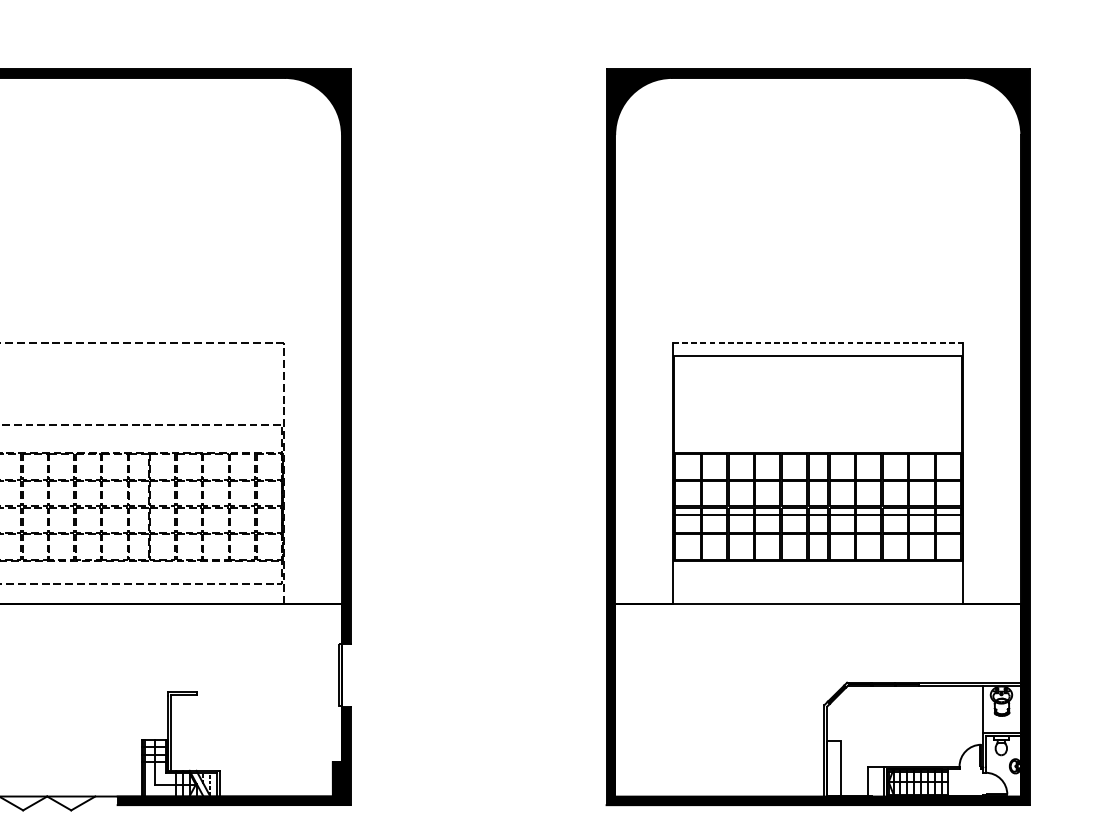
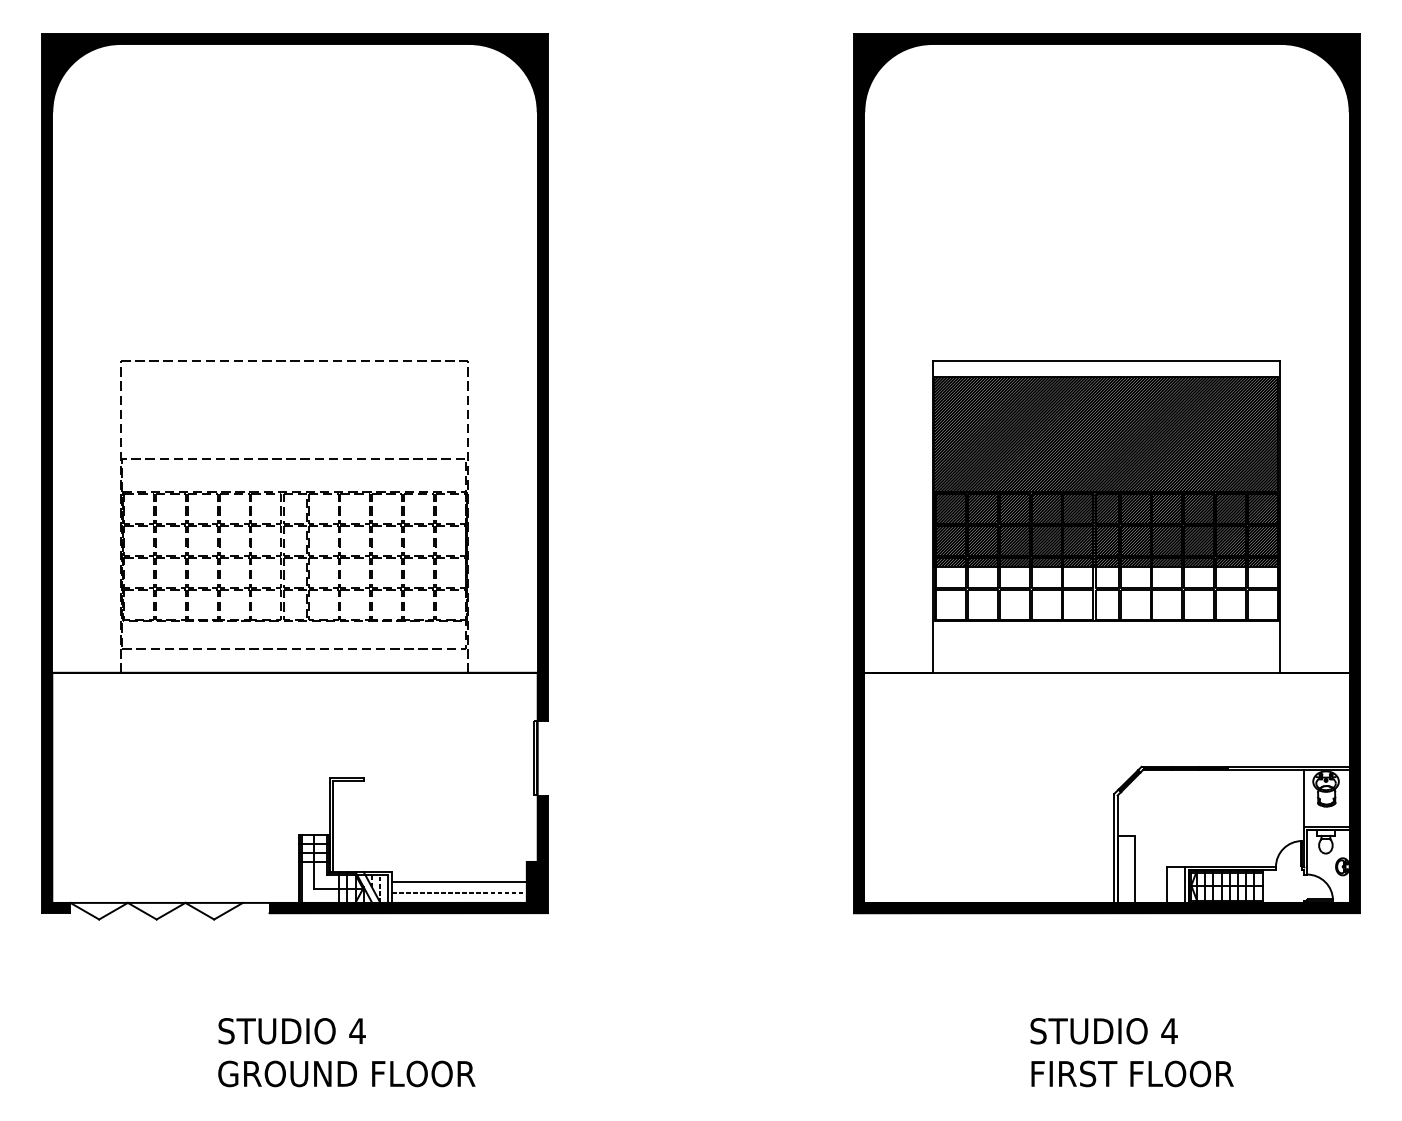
line: (817, 342) -> (1106, 360), dashed -> solid
hatch: (817, 435) -> (1106, 471), added
line: (275, 779) -> (458, 882), added
line: (275, 787) -> (458, 892), added

